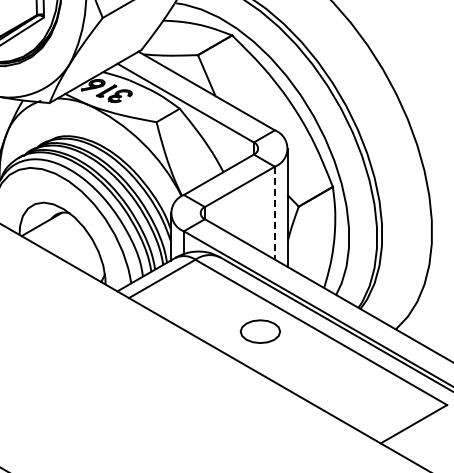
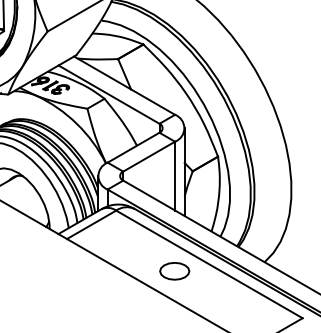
line: (274, 213) -> (174, 176), dashed -> solid
part: (260, 331) -> (174, 271), moved

